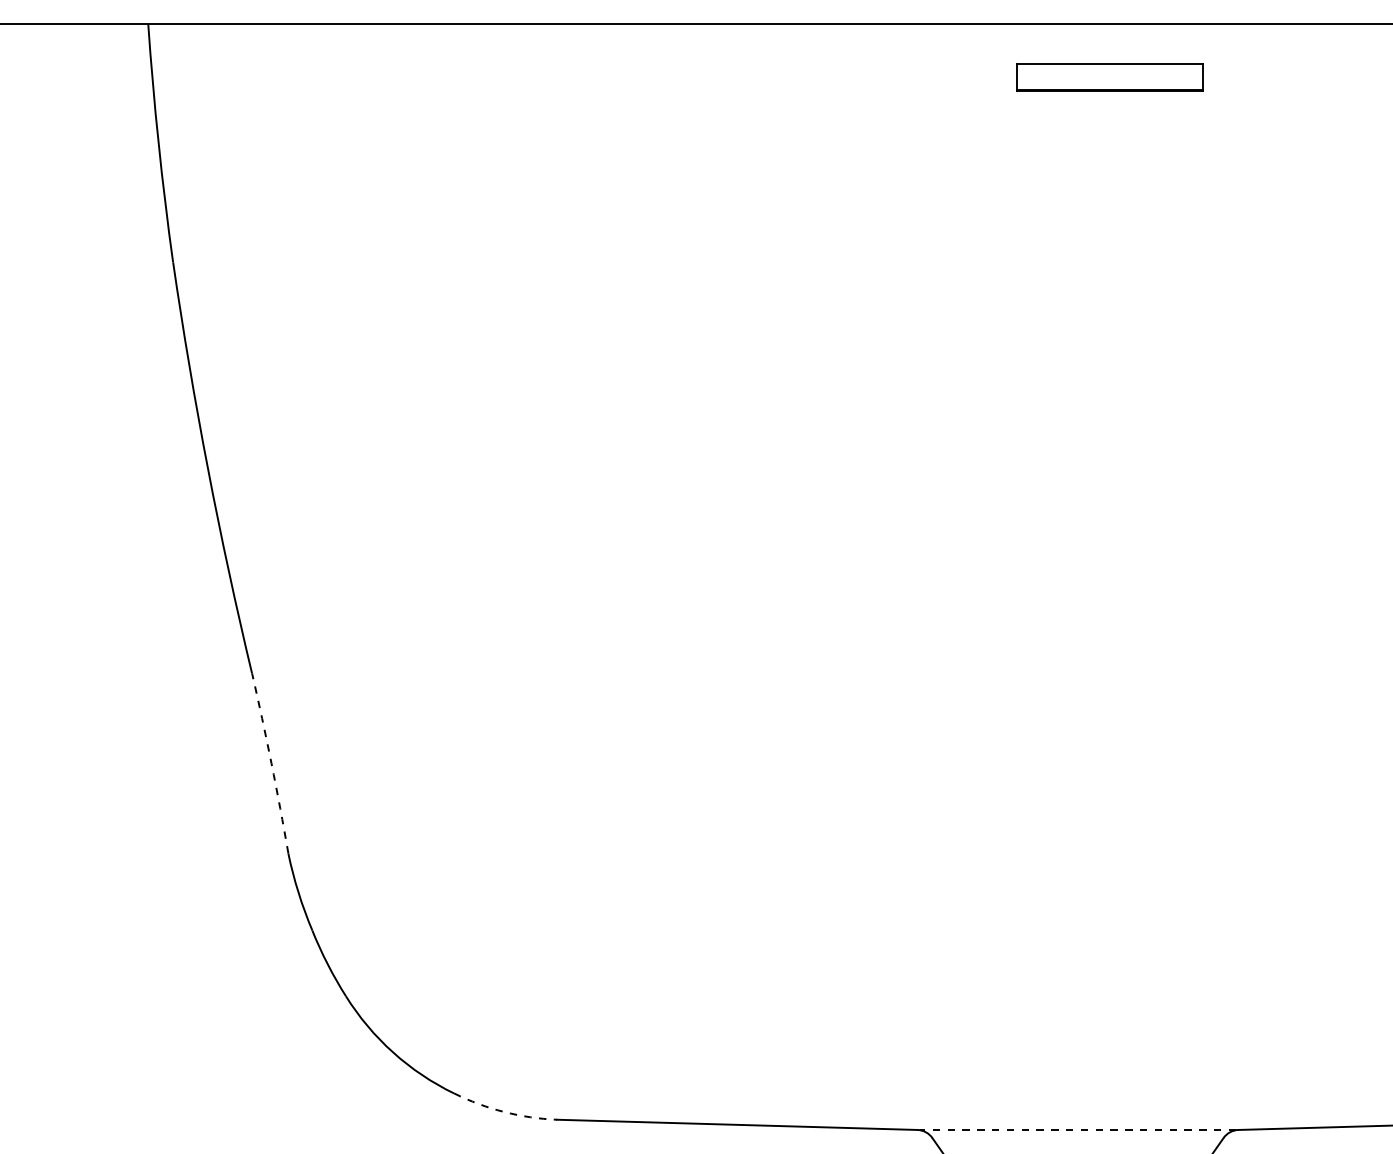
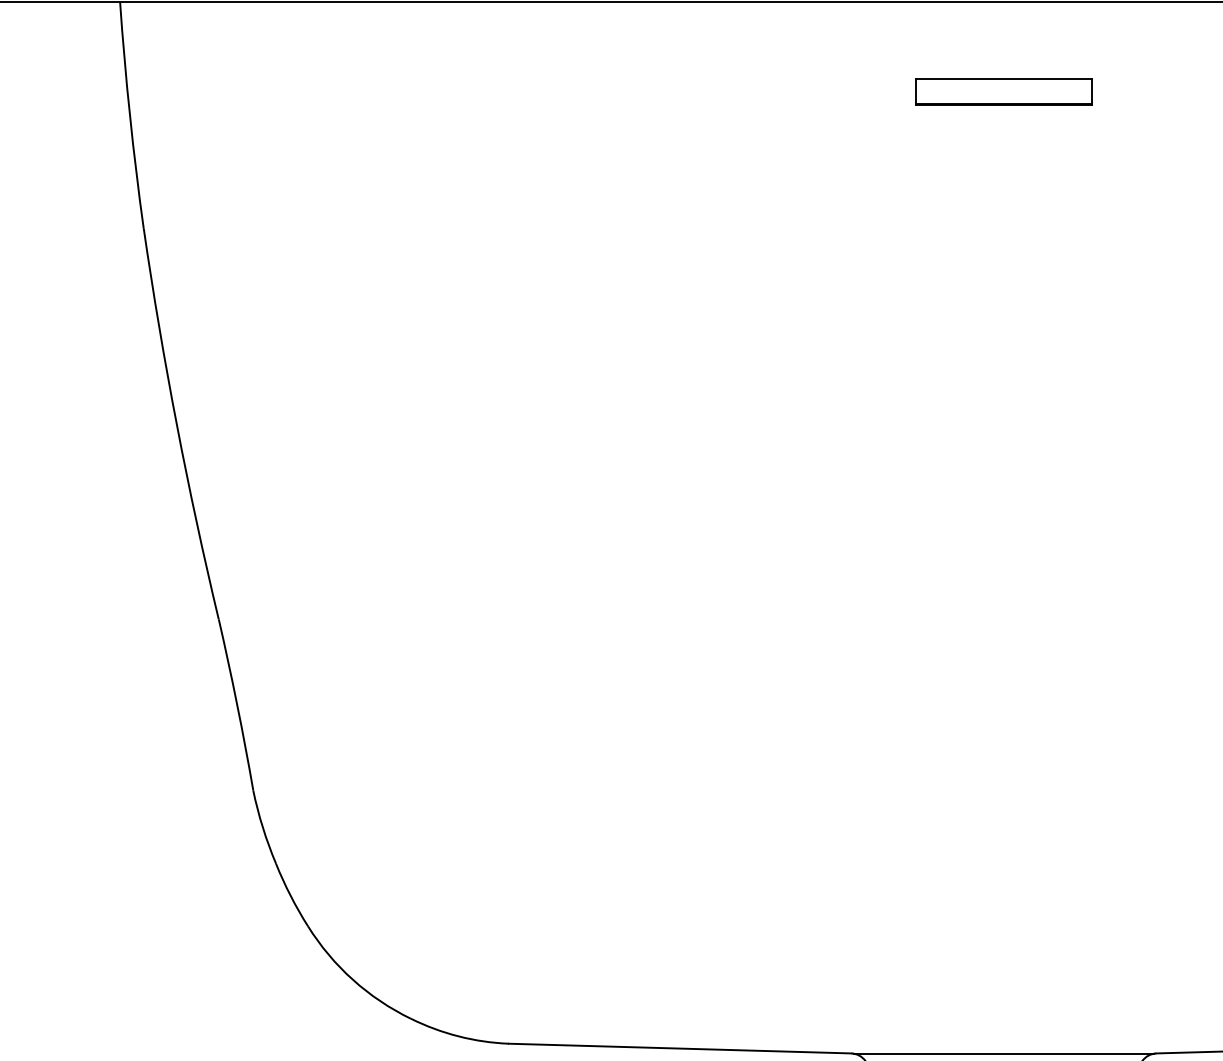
part: (1109, 77) -> (1003, 91), moved
arc: (271, 763) -> (237, 705), dashed -> solid
arc: (504, 1112) -> (458, 1036), dashed -> solid
line: (1077, 1130) -> (1003, 1053), dashed -> solid

